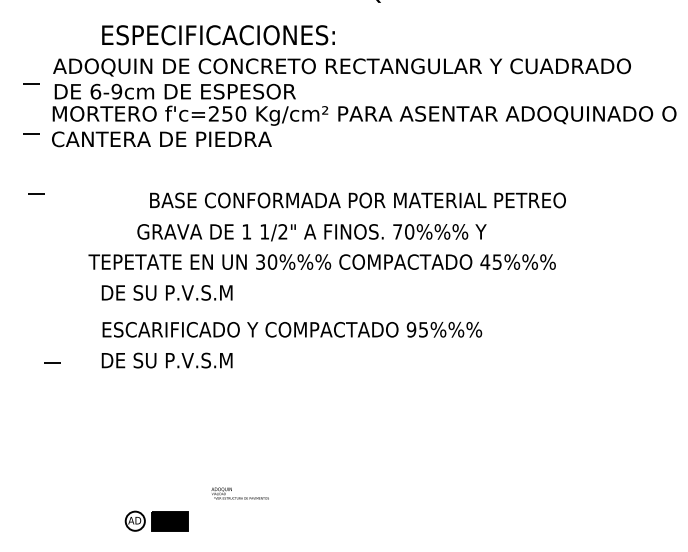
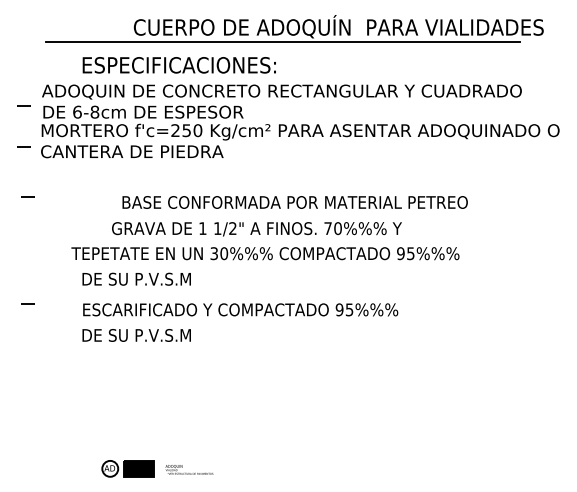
line: (342, 7) -> (282, 42), added
text: (116, 90) -> (94, 111), 6-9cm -> 6-8cm
text: (484, 261) -> (400, 253), 45%%% -> 95%%%
line: (51, 361) -> (27, 303), moved
text: (240, 493) -> (189, 469), moved

